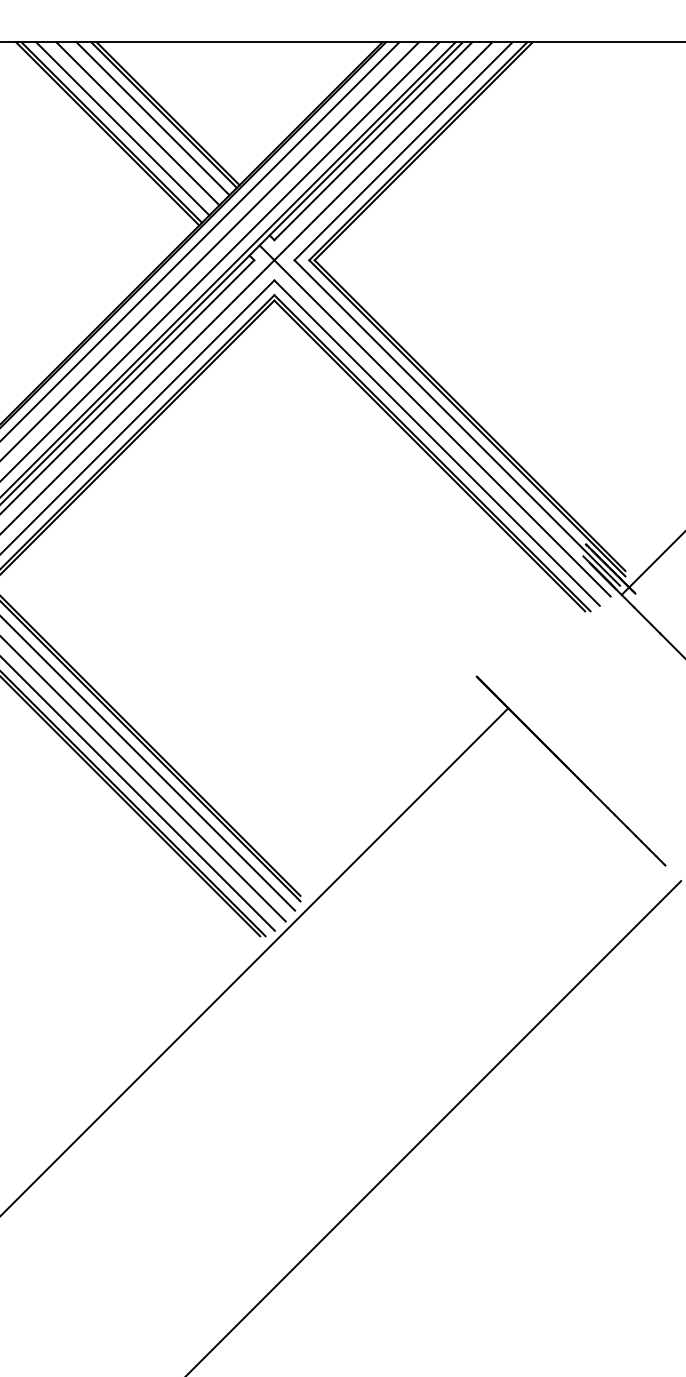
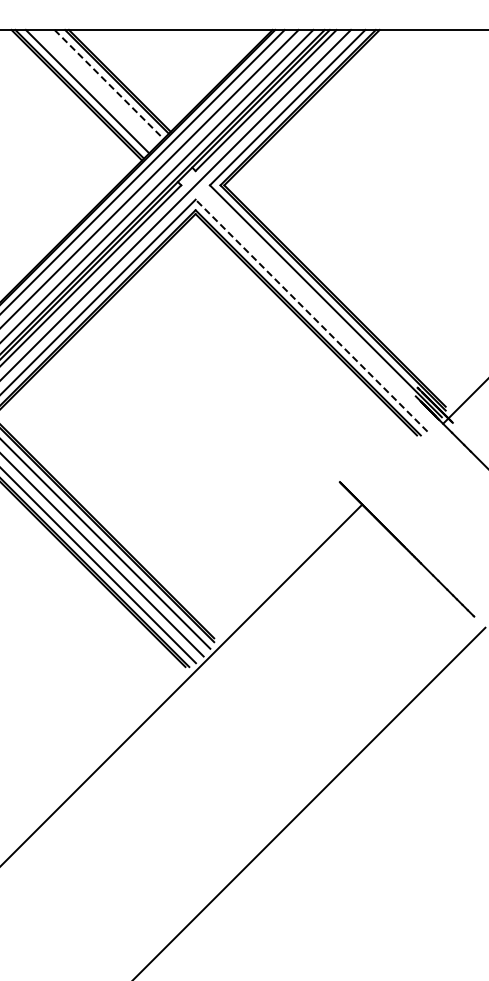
line: (153, 118) -> (109, 84), solid -> dashed
line: (138, 122) -> (98, 87), removed
line: (435, 420) -> (310, 299), removed
line: (437, 442) -> (311, 315), solid -> dashed

